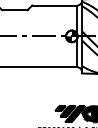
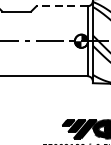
line: (54, 5) -> (61, 6), solid -> dashed

